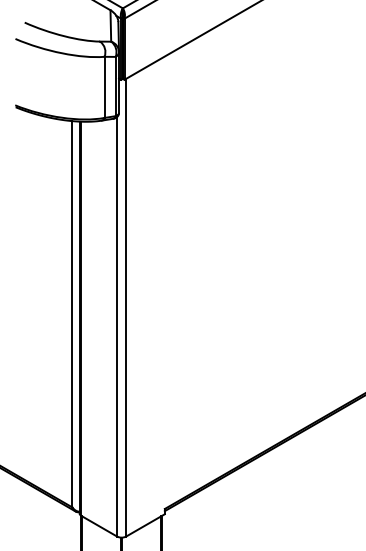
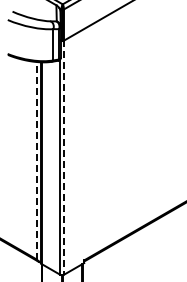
line: (126, 307) -> (64, 157), solid -> dashed
line: (71, 313) -> (36, 160), solid -> dashed

